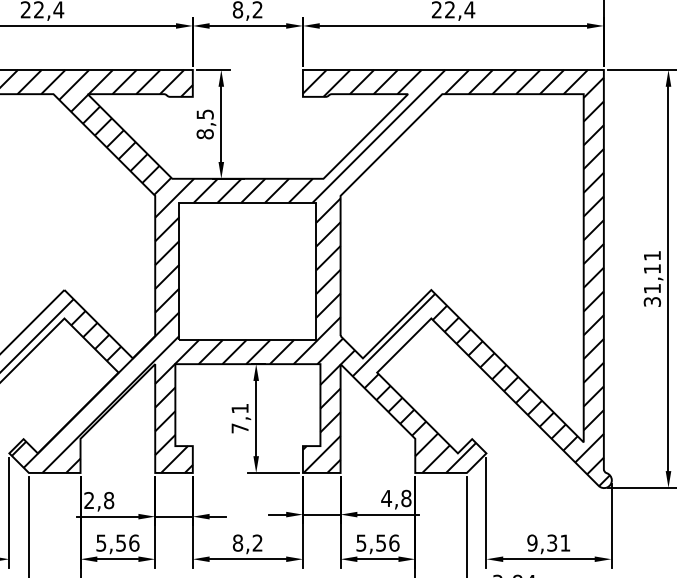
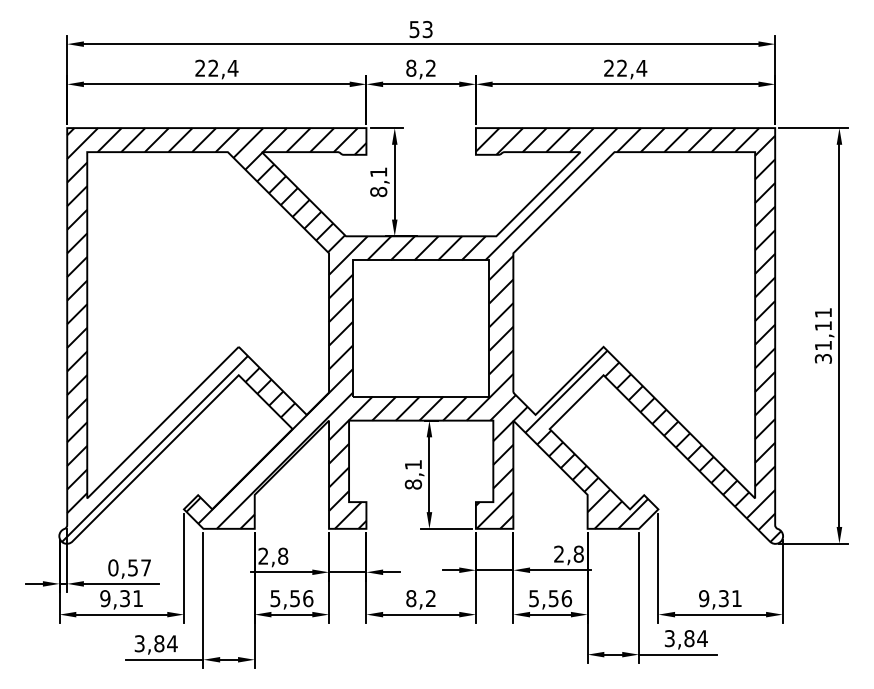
text: (204, 114) -> (378, 172), 8,5 -> 8,1
text: (240, 428) -> (413, 484), 7,1 -> 8,1
text: (385, 497) -> (558, 553), 4,8 -> 2,8

